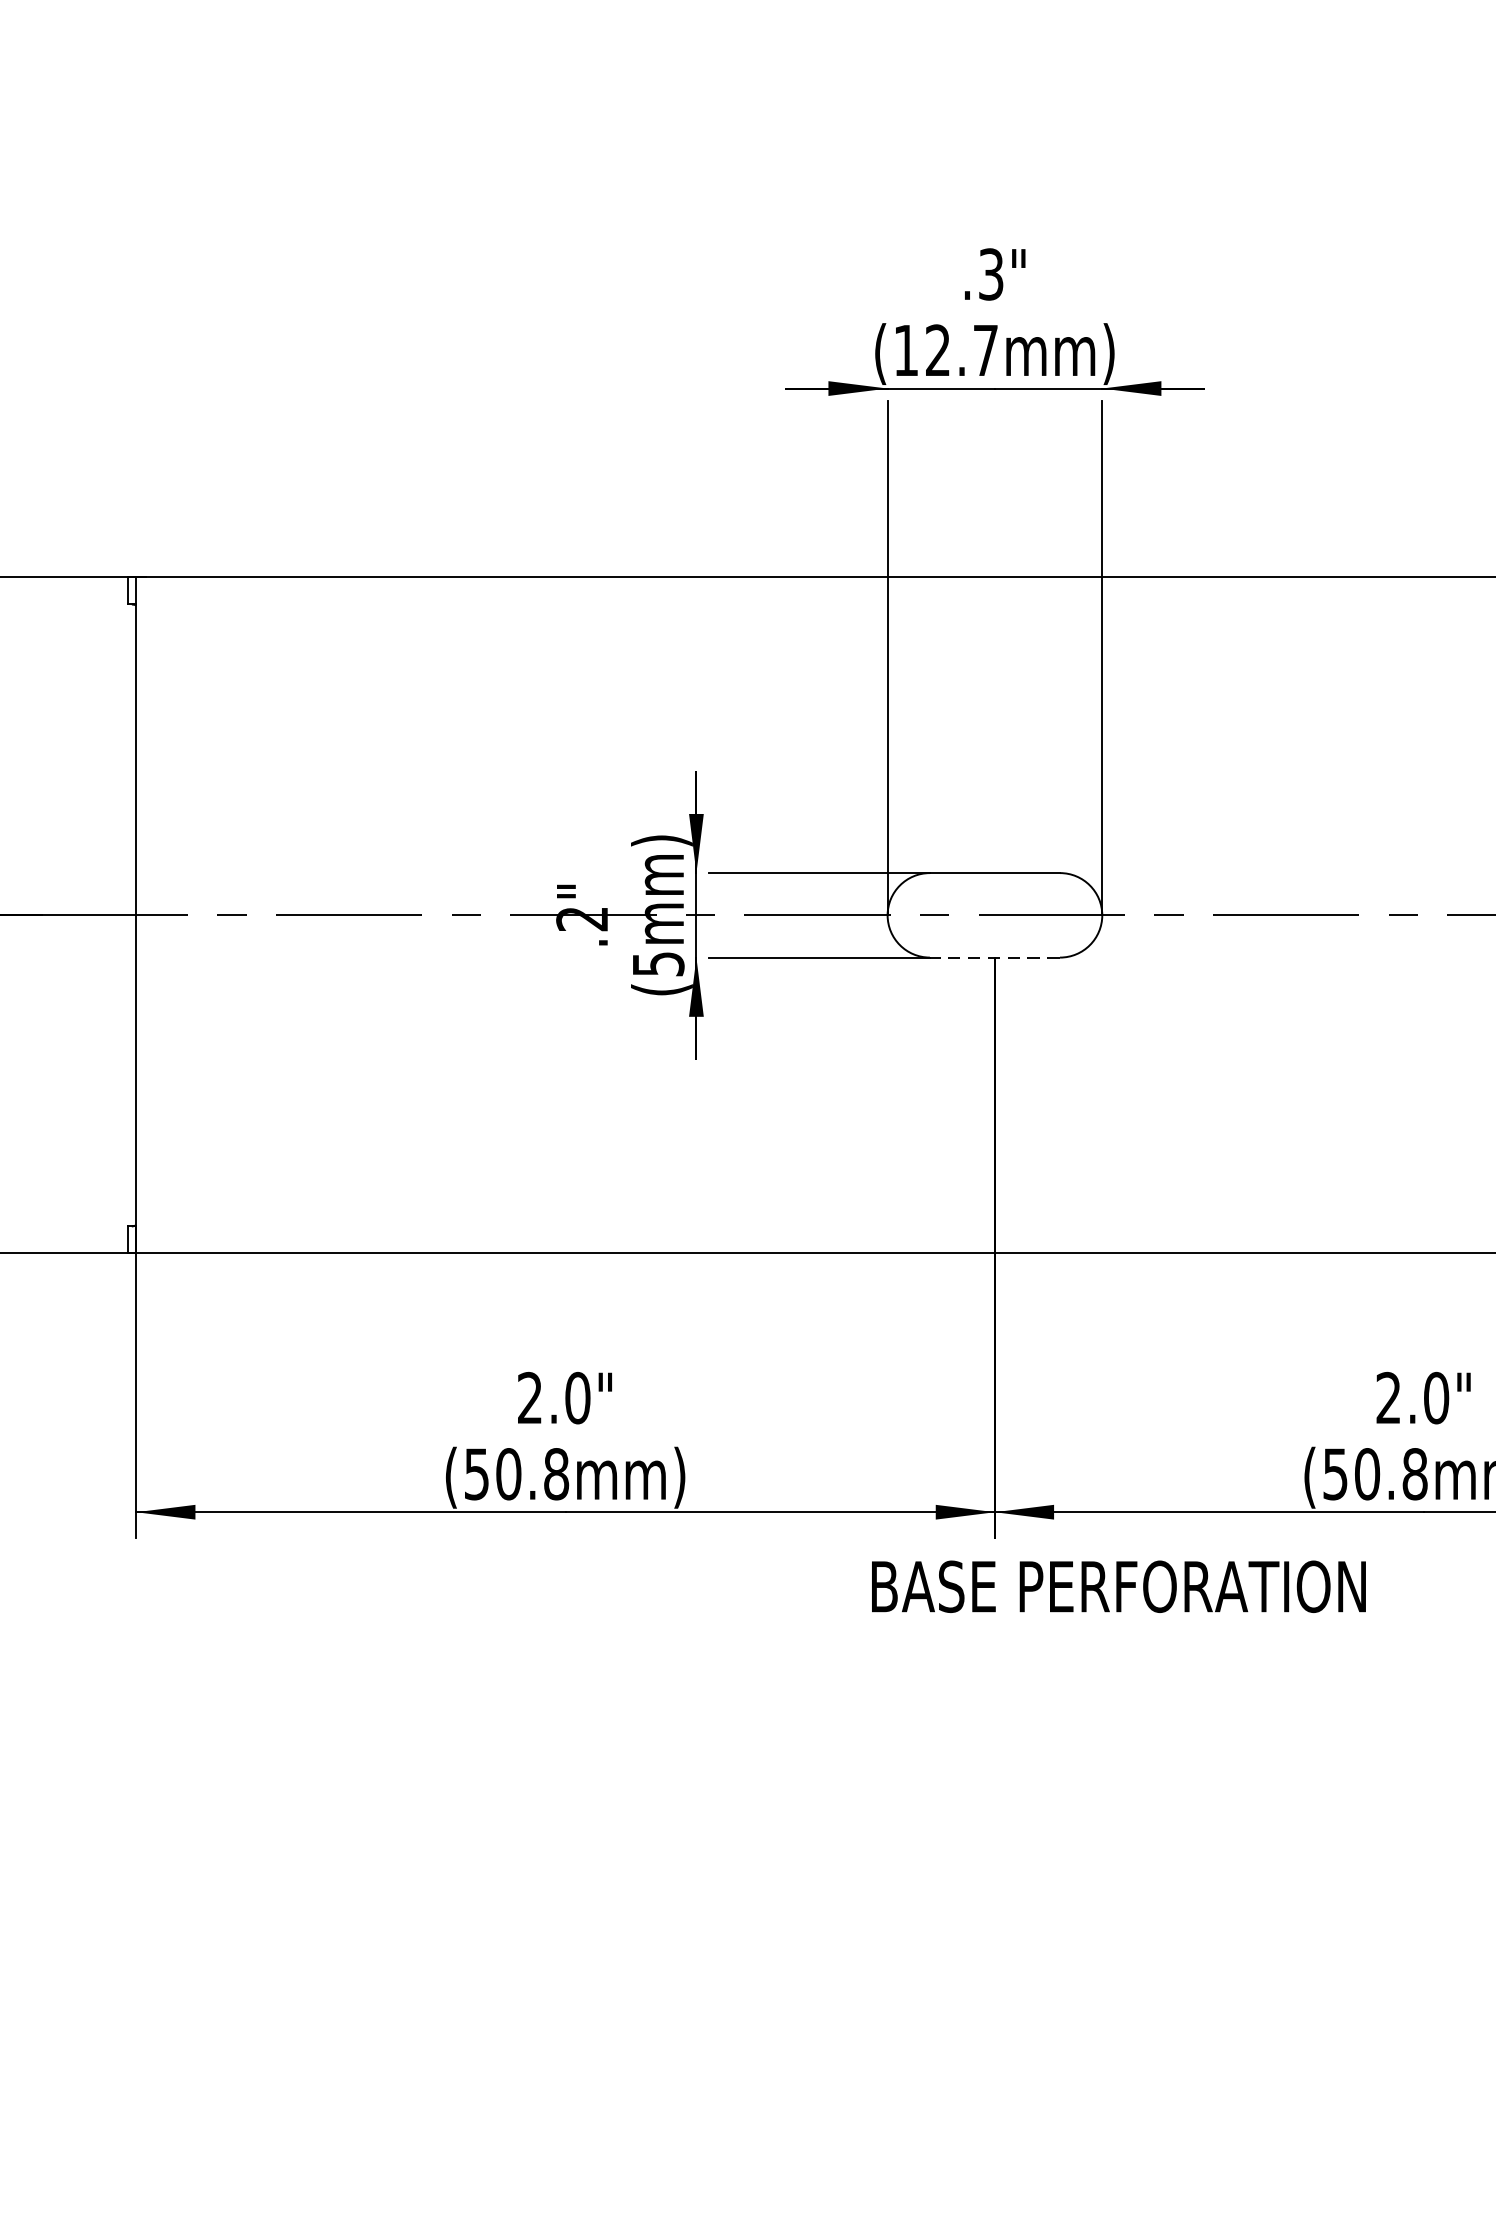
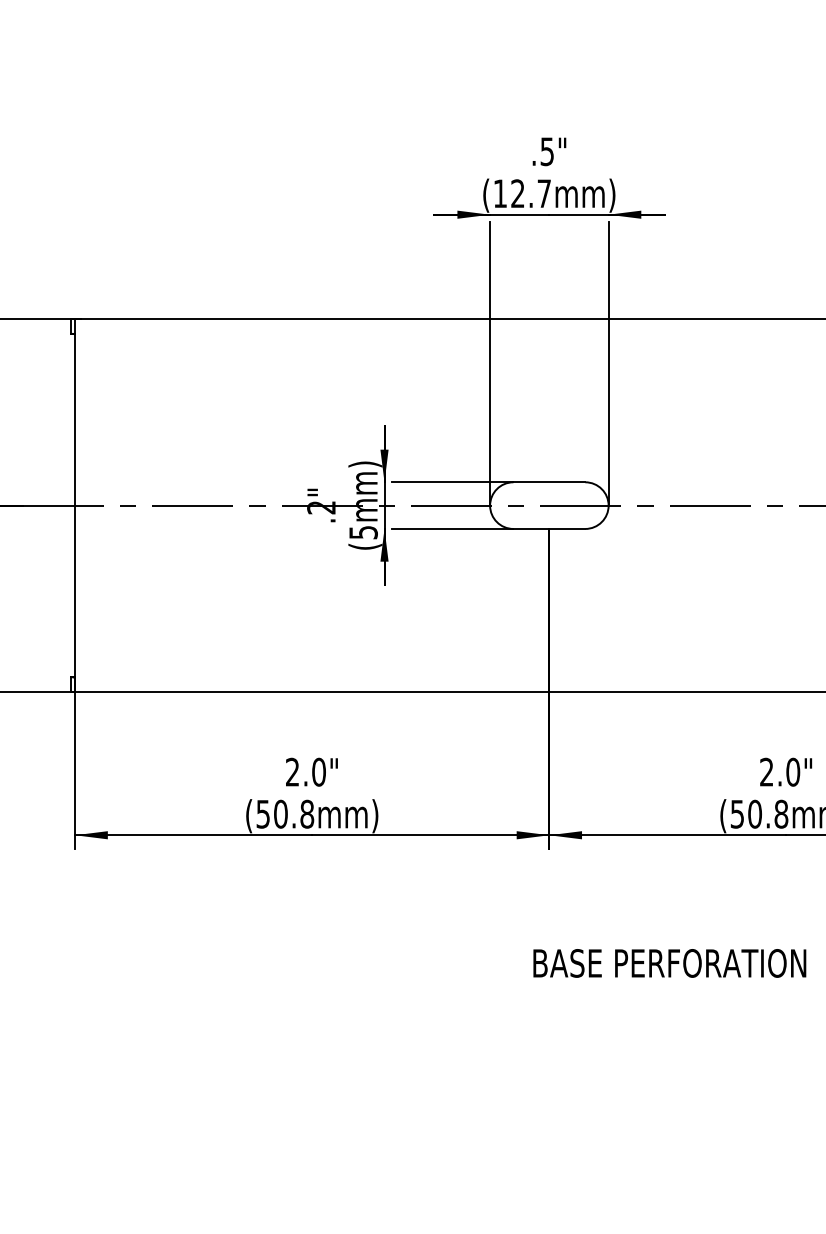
text: (991, 274) -> (547, 151), .3" -> .5"
line: (995, 956) -> (549, 528), dashed -> solid
text: (1118, 1586) -> (669, 963), moved

